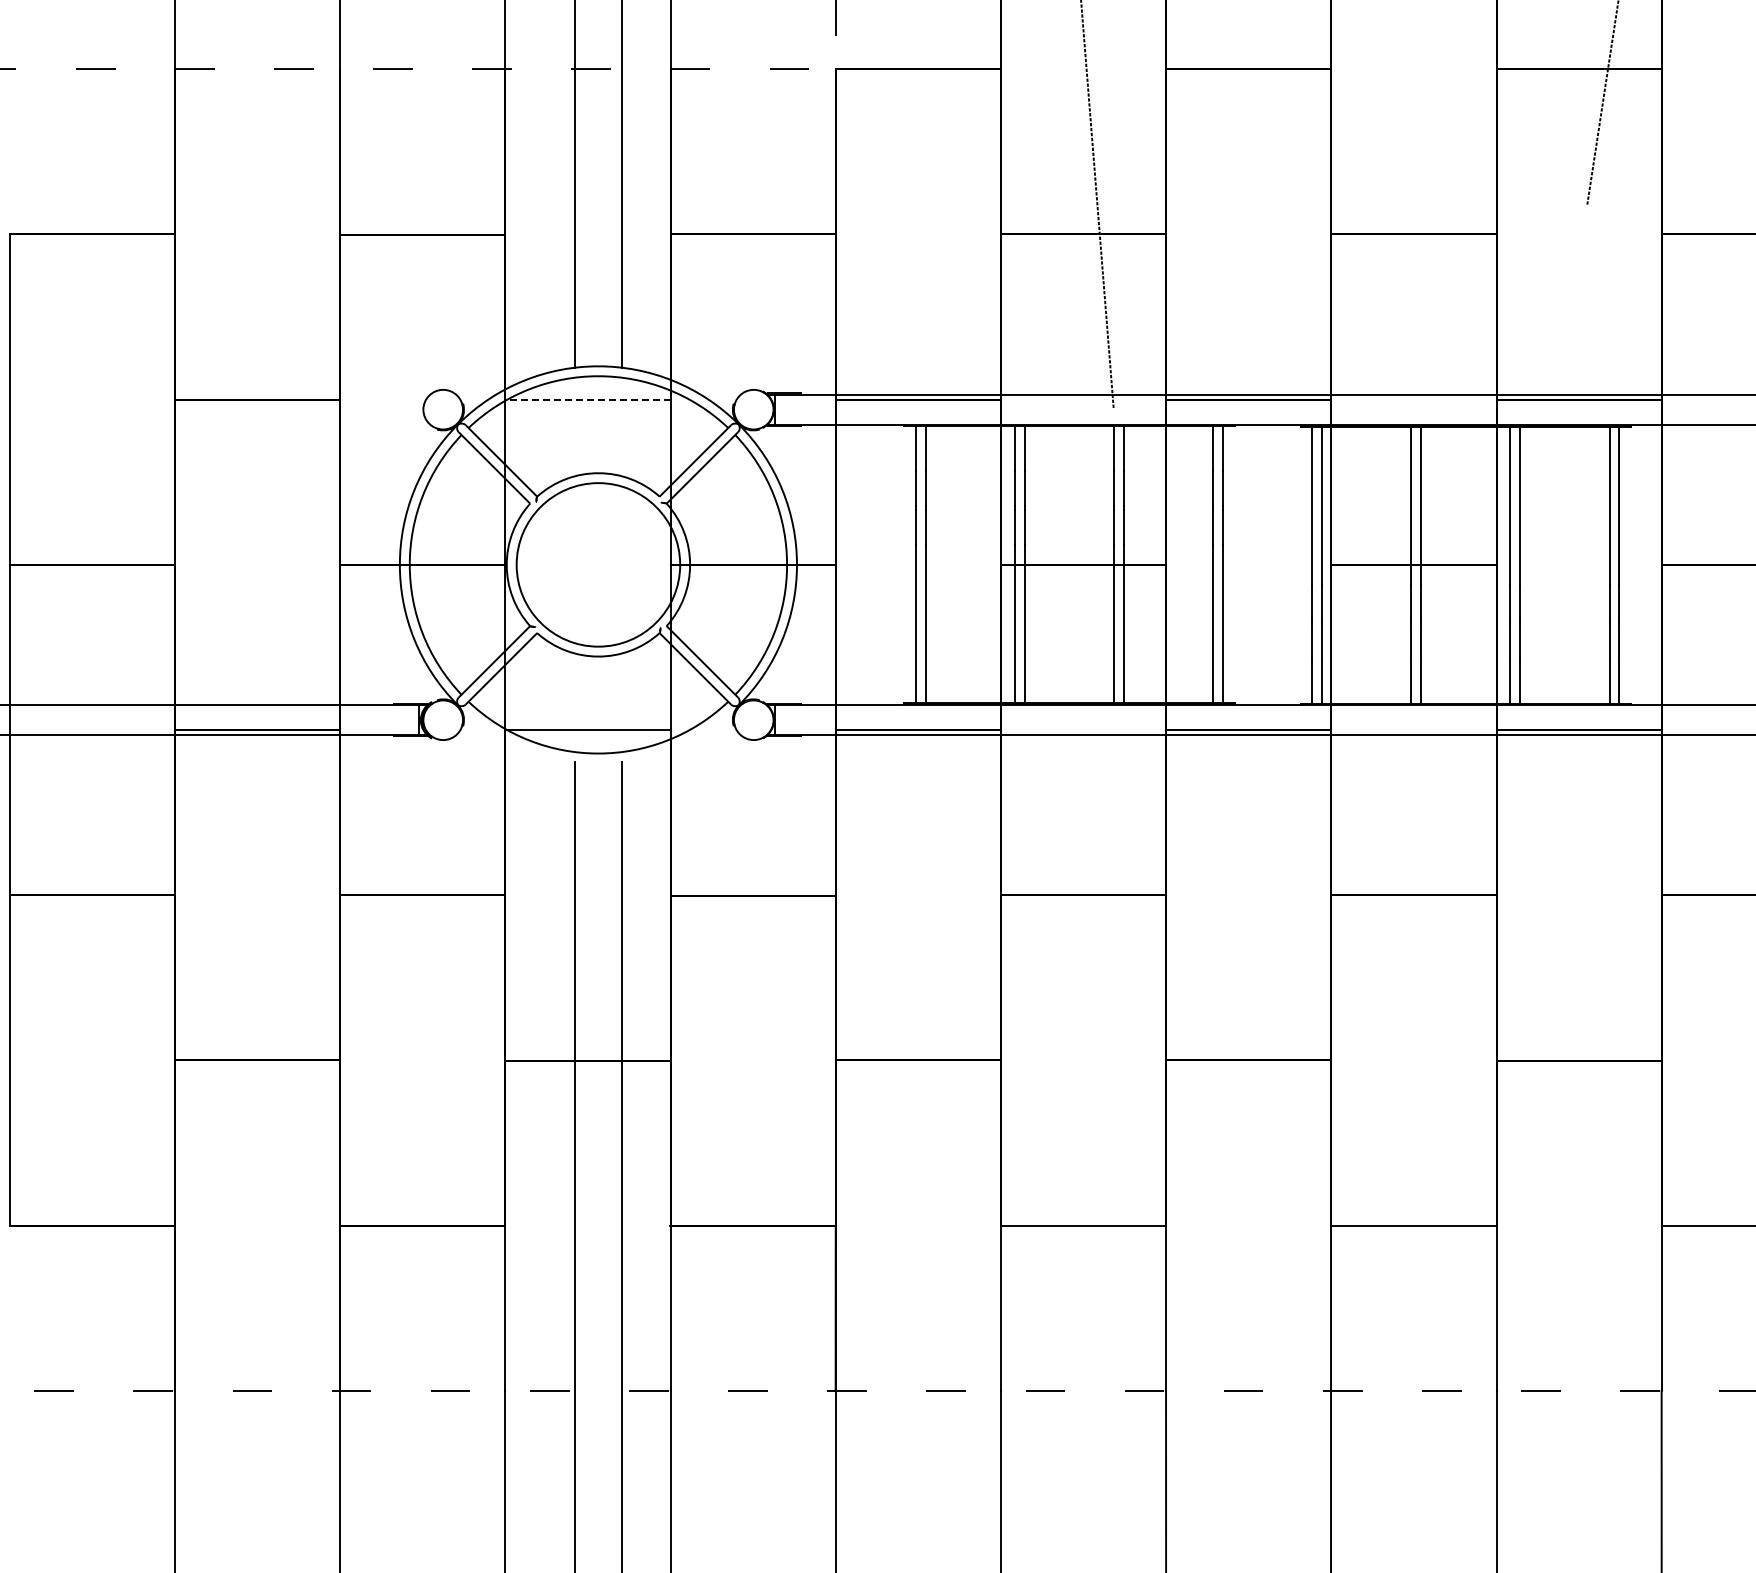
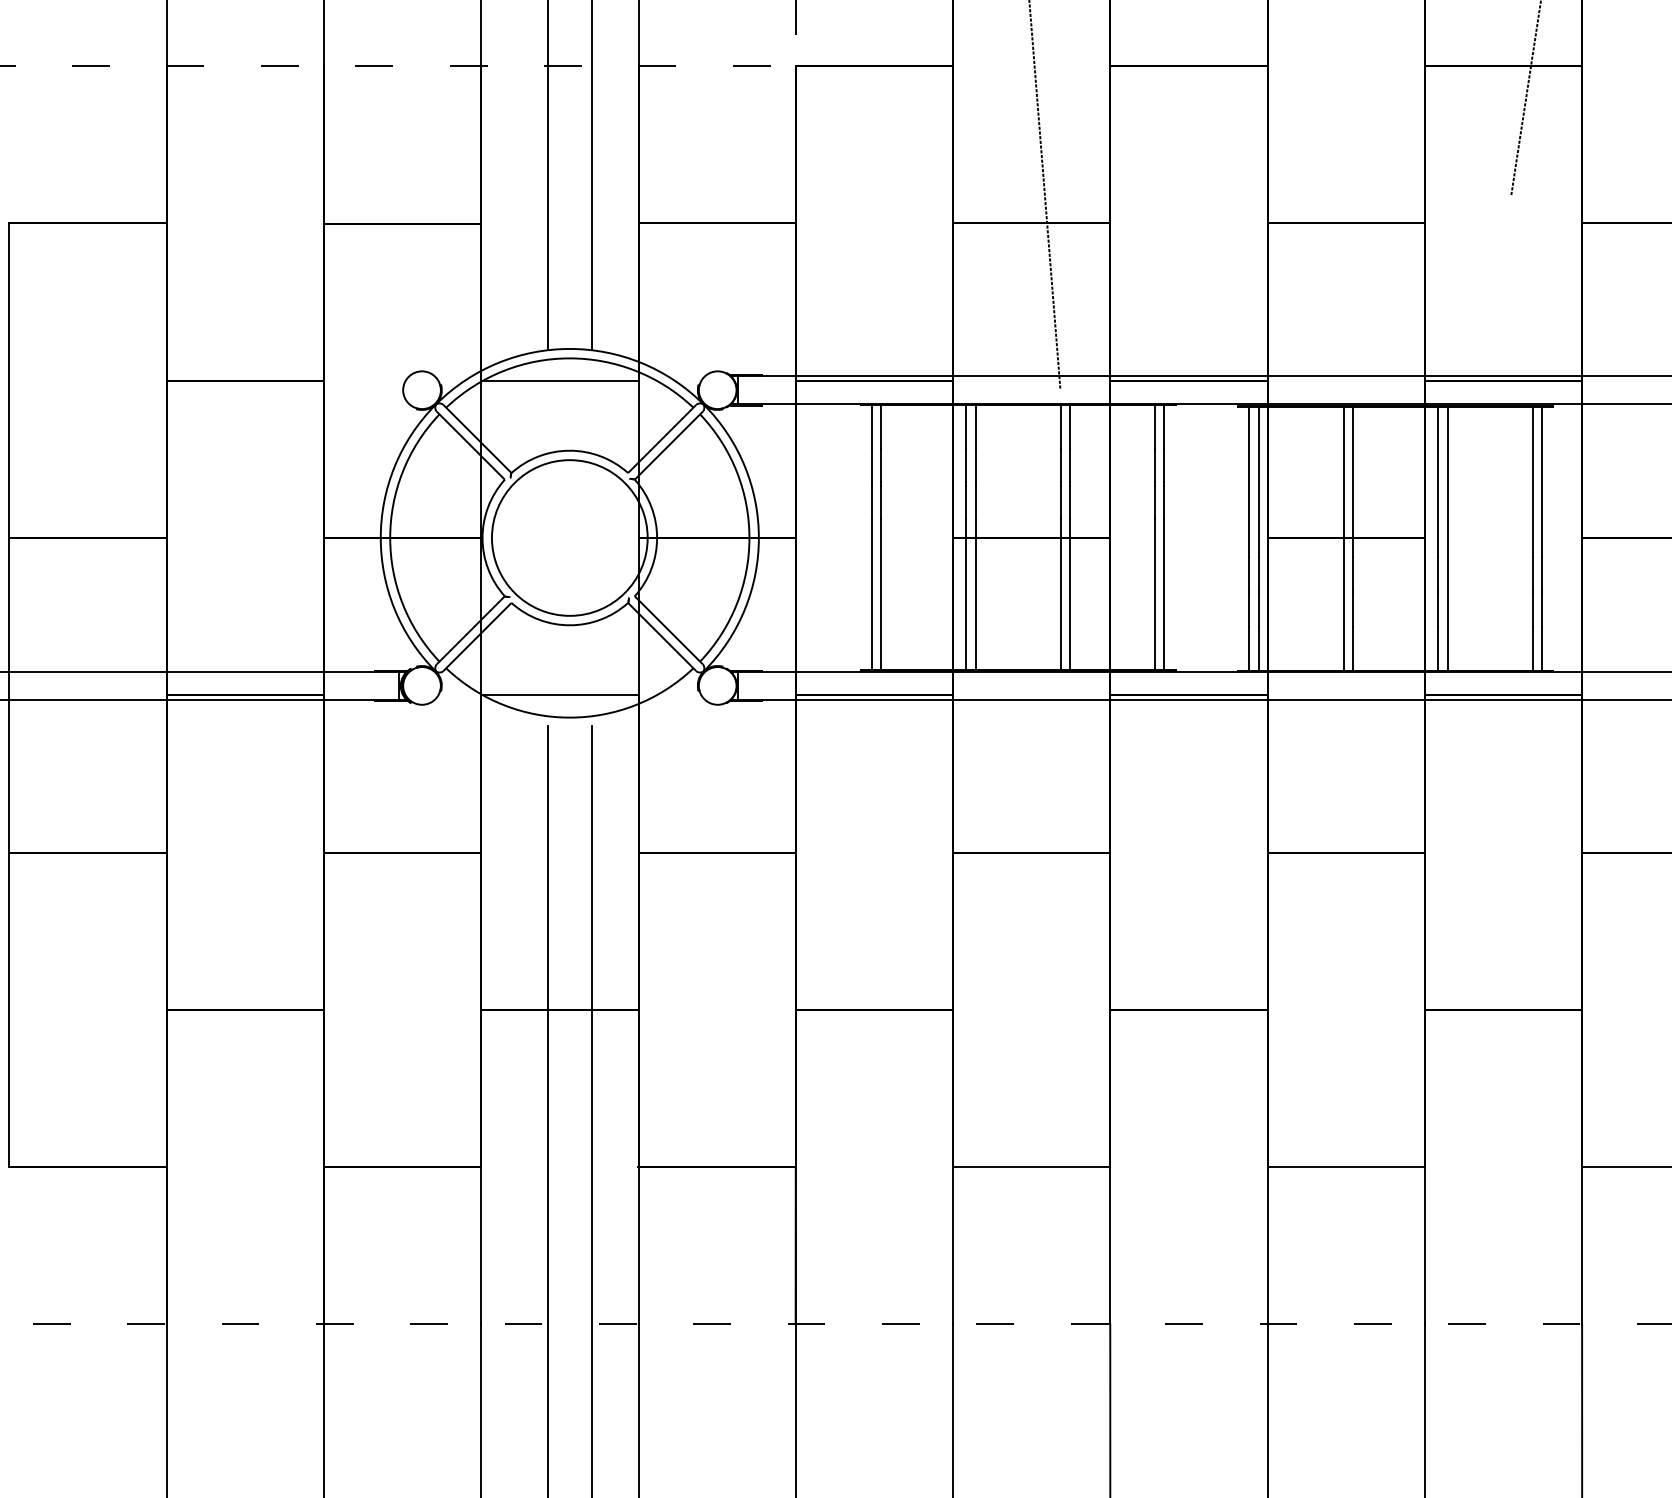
line: (587, 399) -> (559, 380), dashed -> solid

